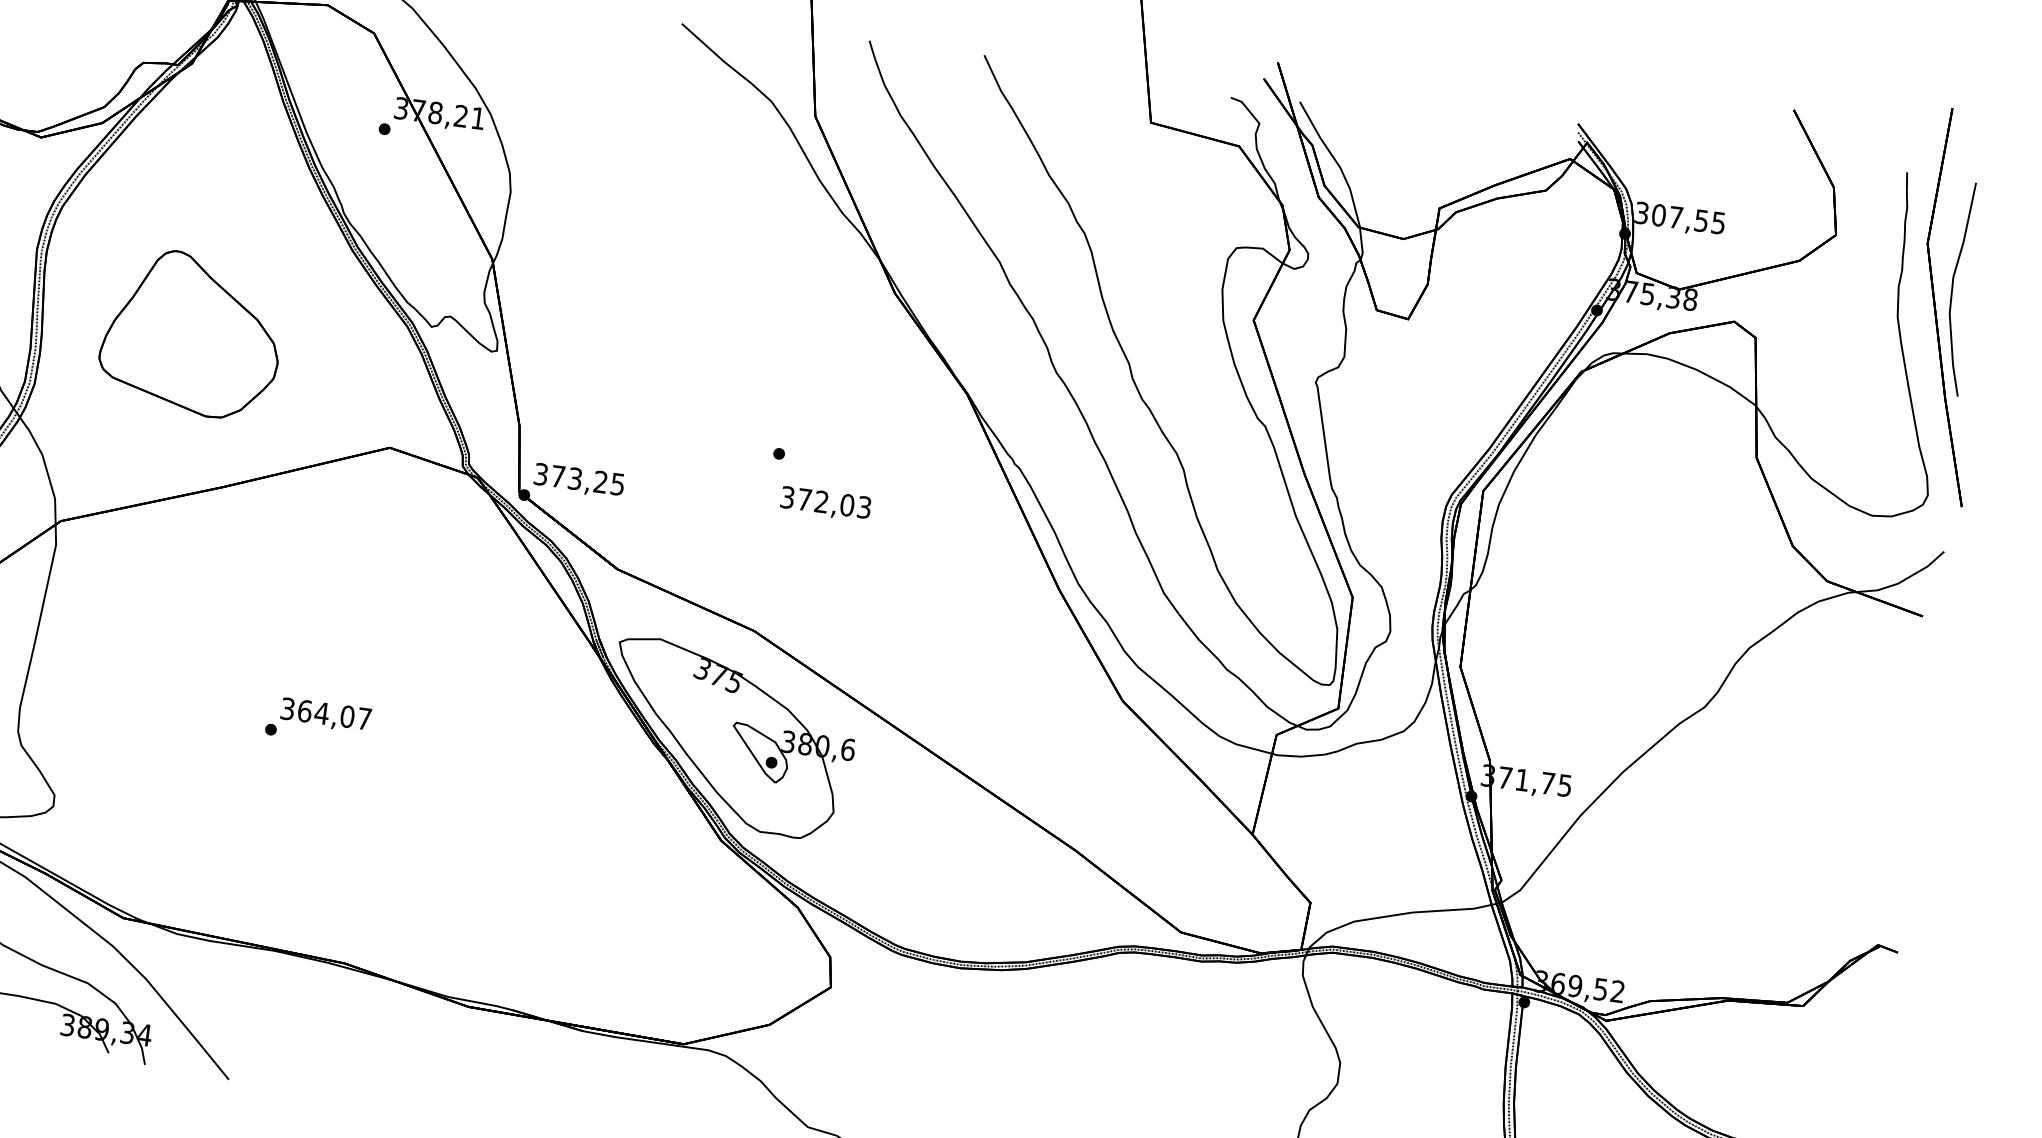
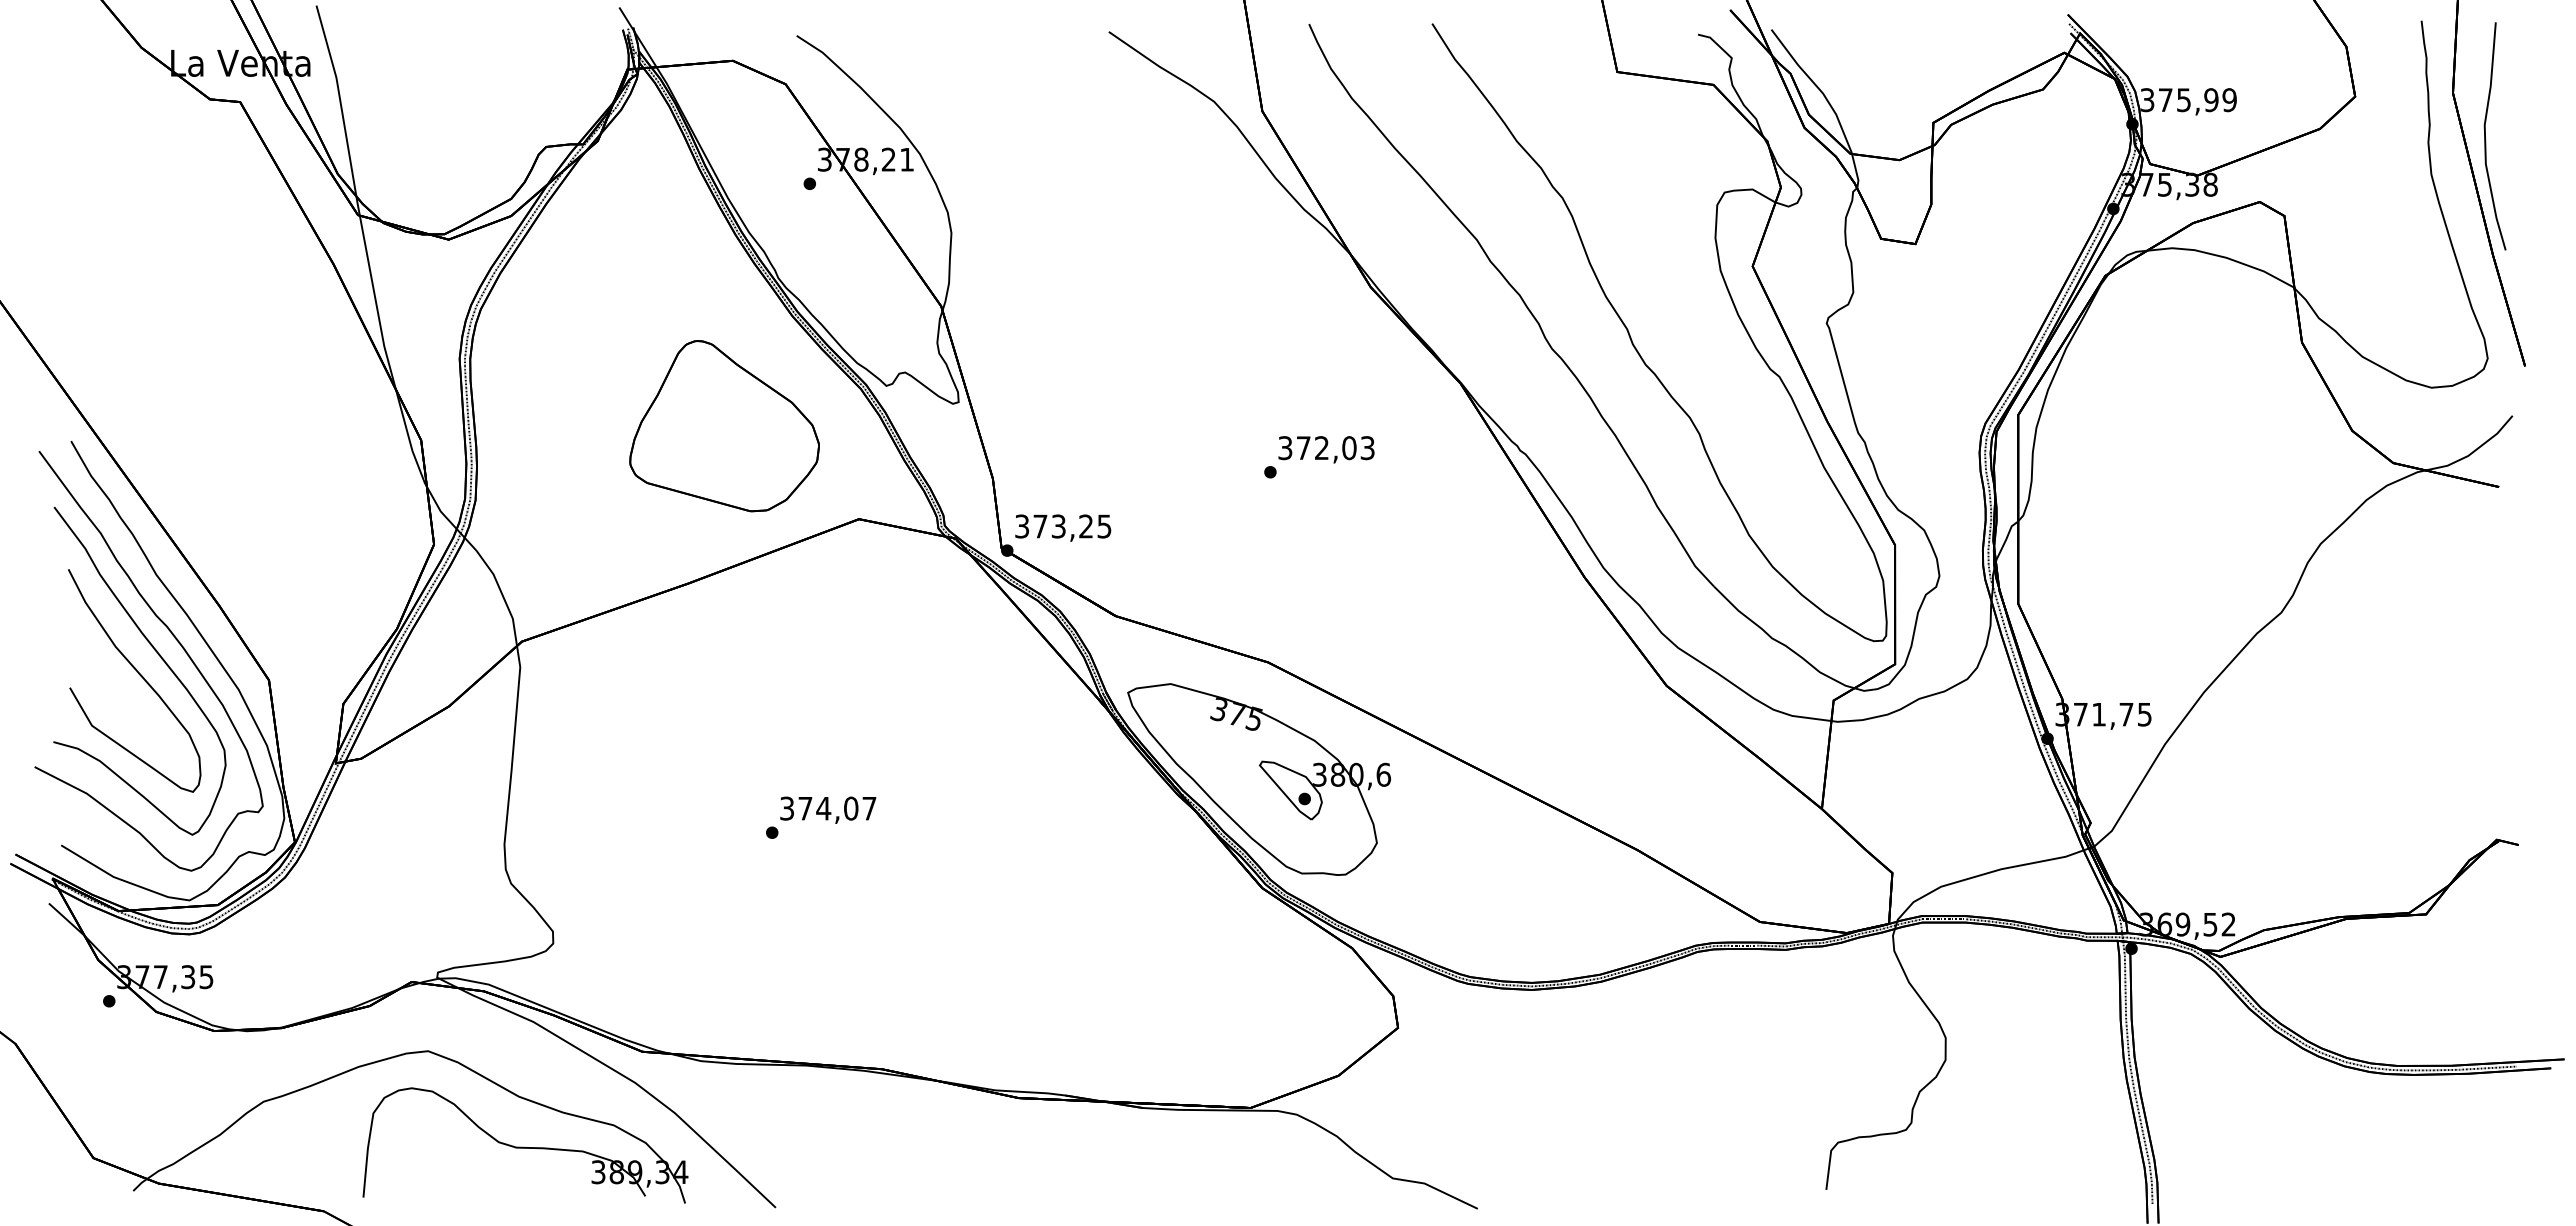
text: (1688, 219) -> (2197, 100), 307,55 -> 375,99
part: (191, 334) -> (724, 426), moved
text: (825, 503) -> (1326, 449), moved
text: (304, 711) -> (805, 808), 364,07 -> 374,07

